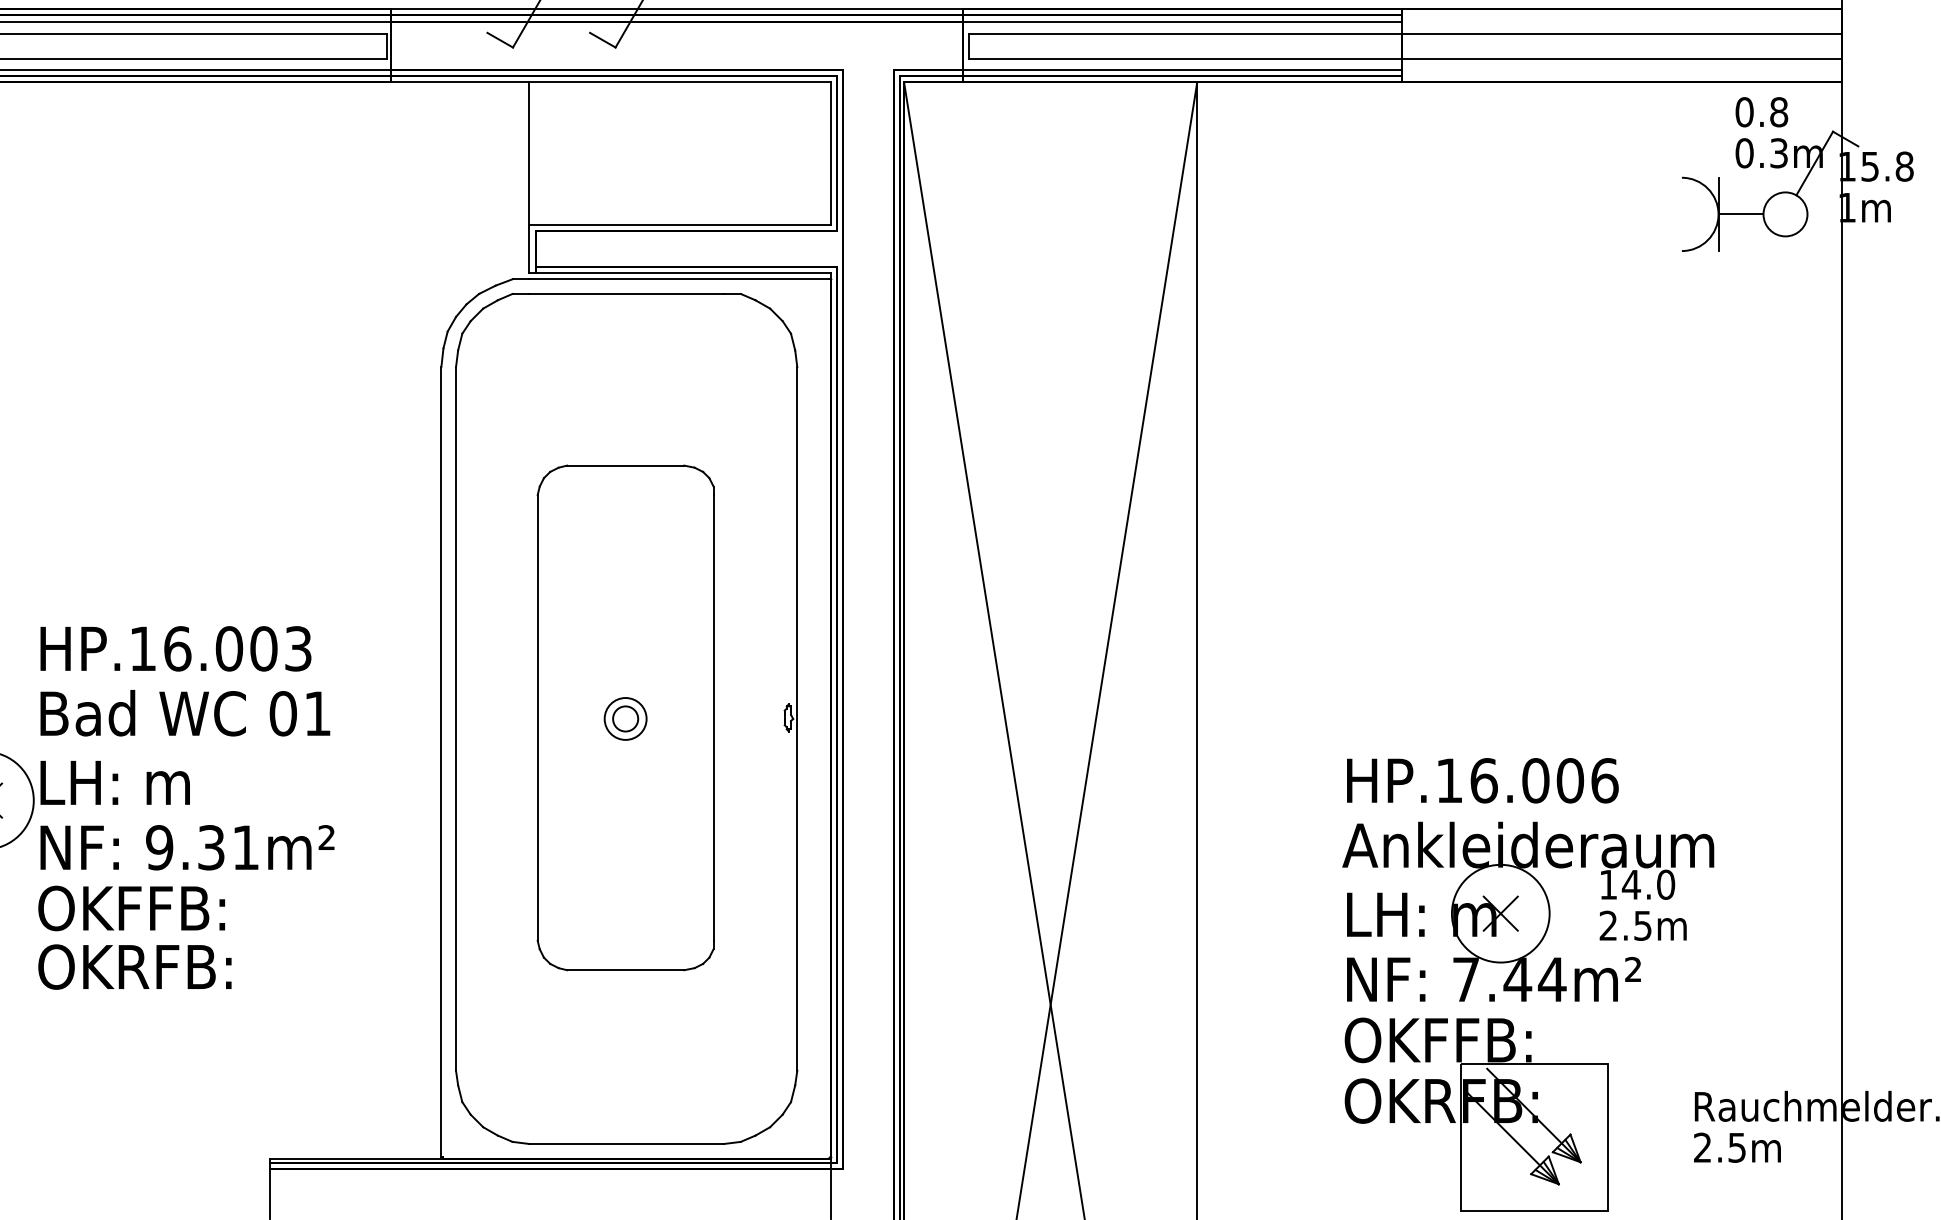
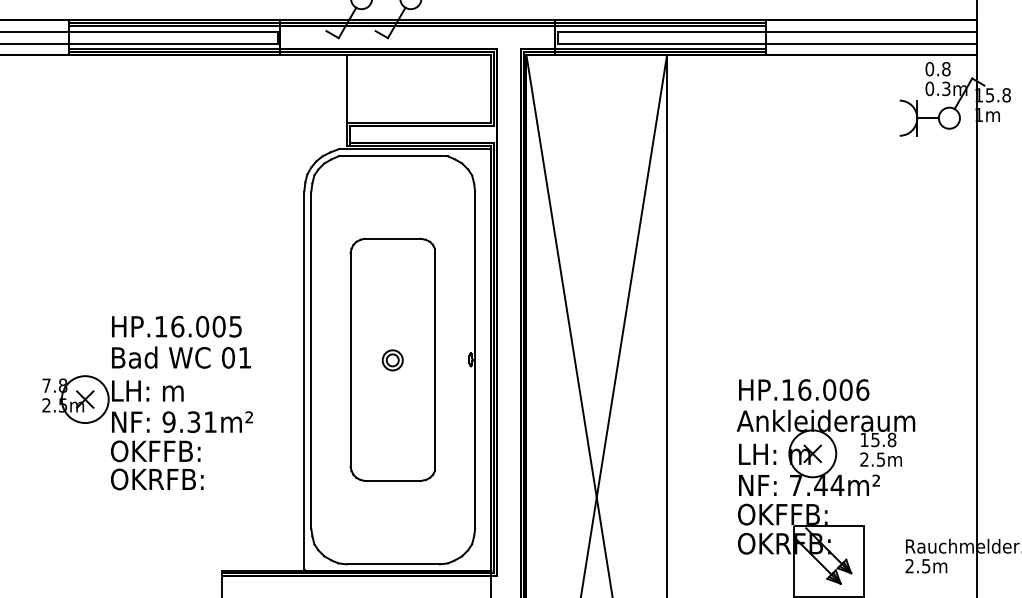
text: (297, 646) -> (235, 325), HP.16.003 -> HP.16.005
text: (1648, 885) -> (883, 440), 14.0 -> 15.8

